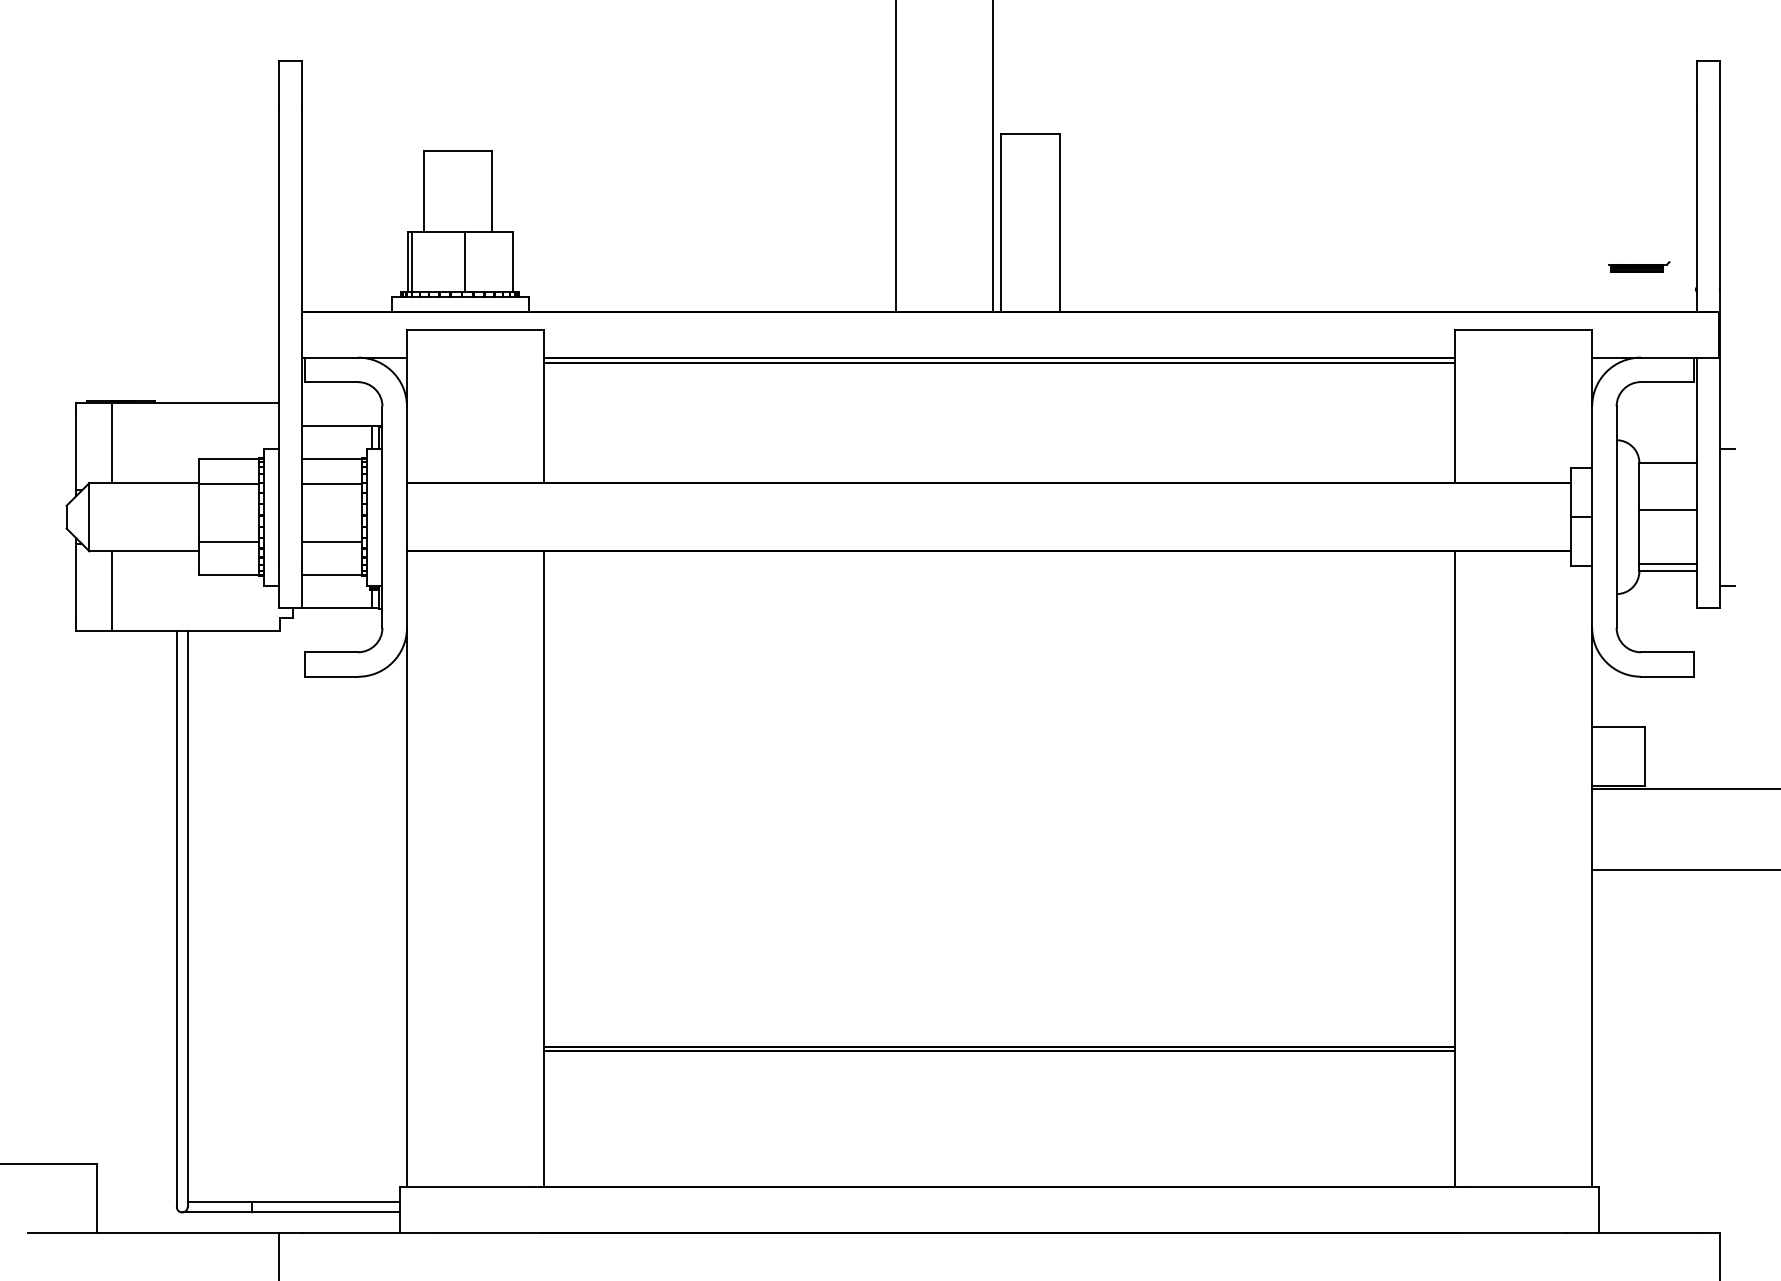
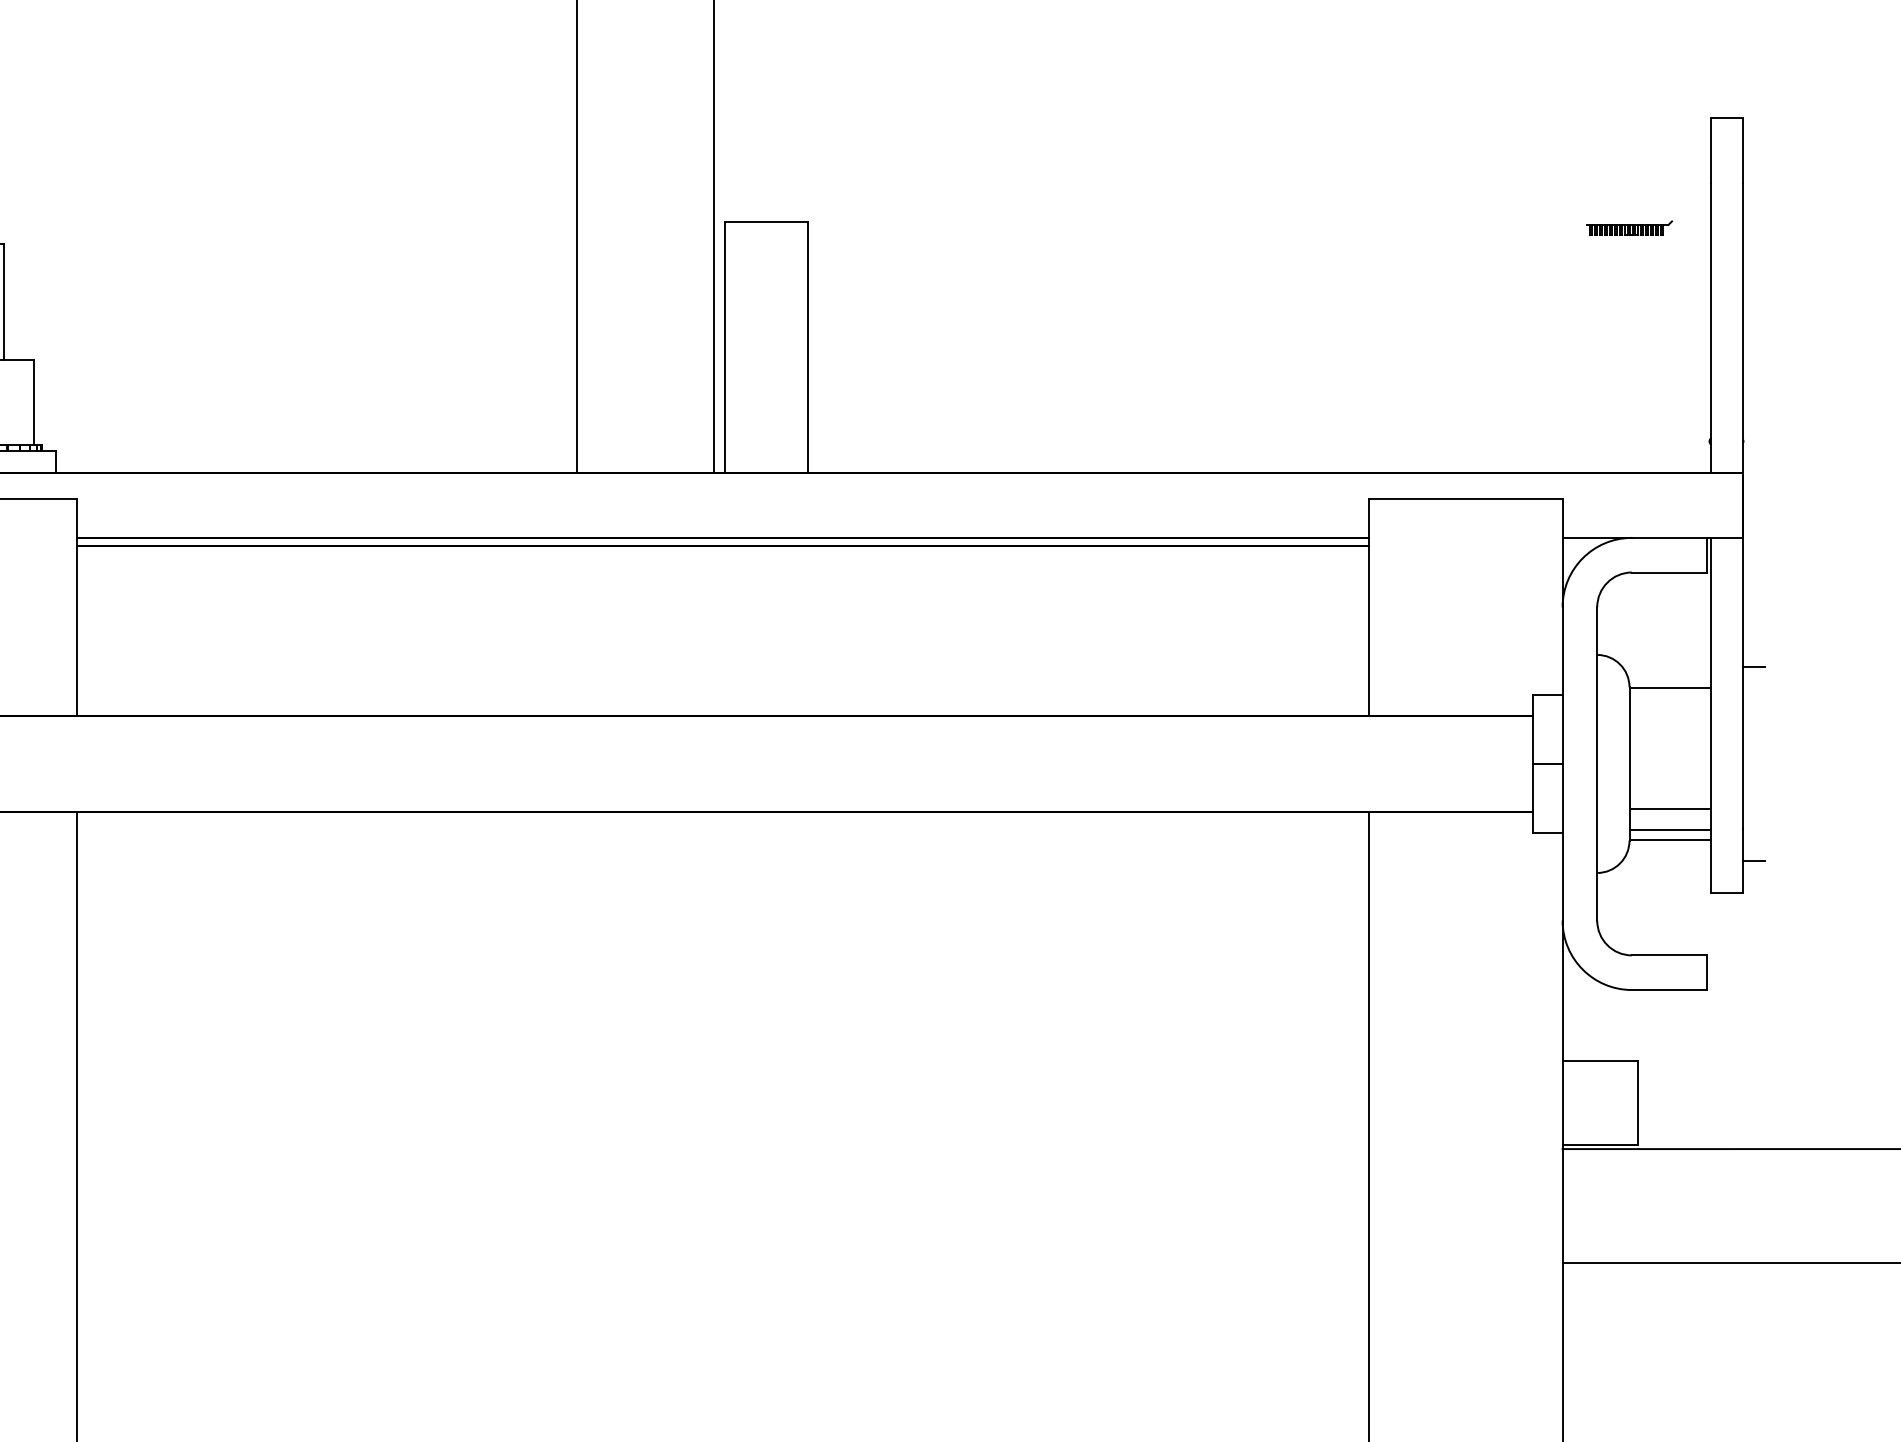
part: (1639, 266) -> (1629, 227), moved
line: (1667, 509) -> (1669, 808), moved

